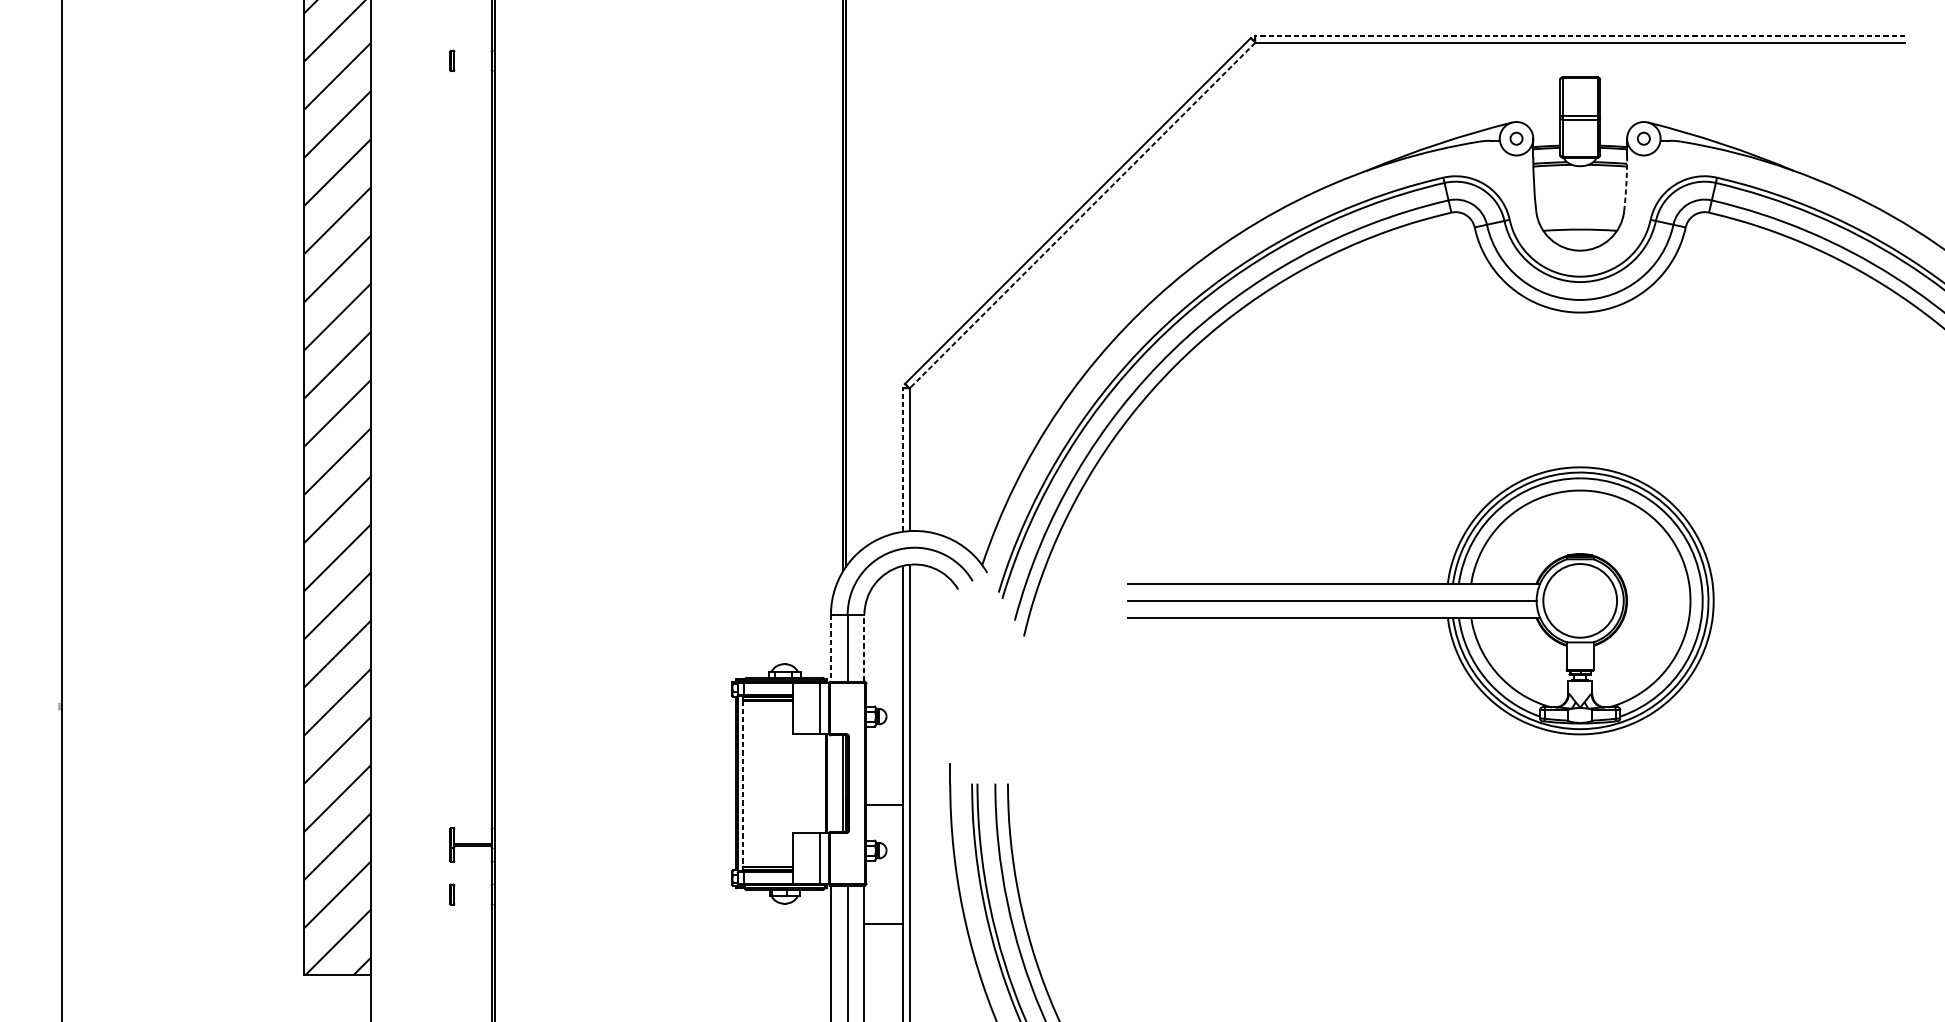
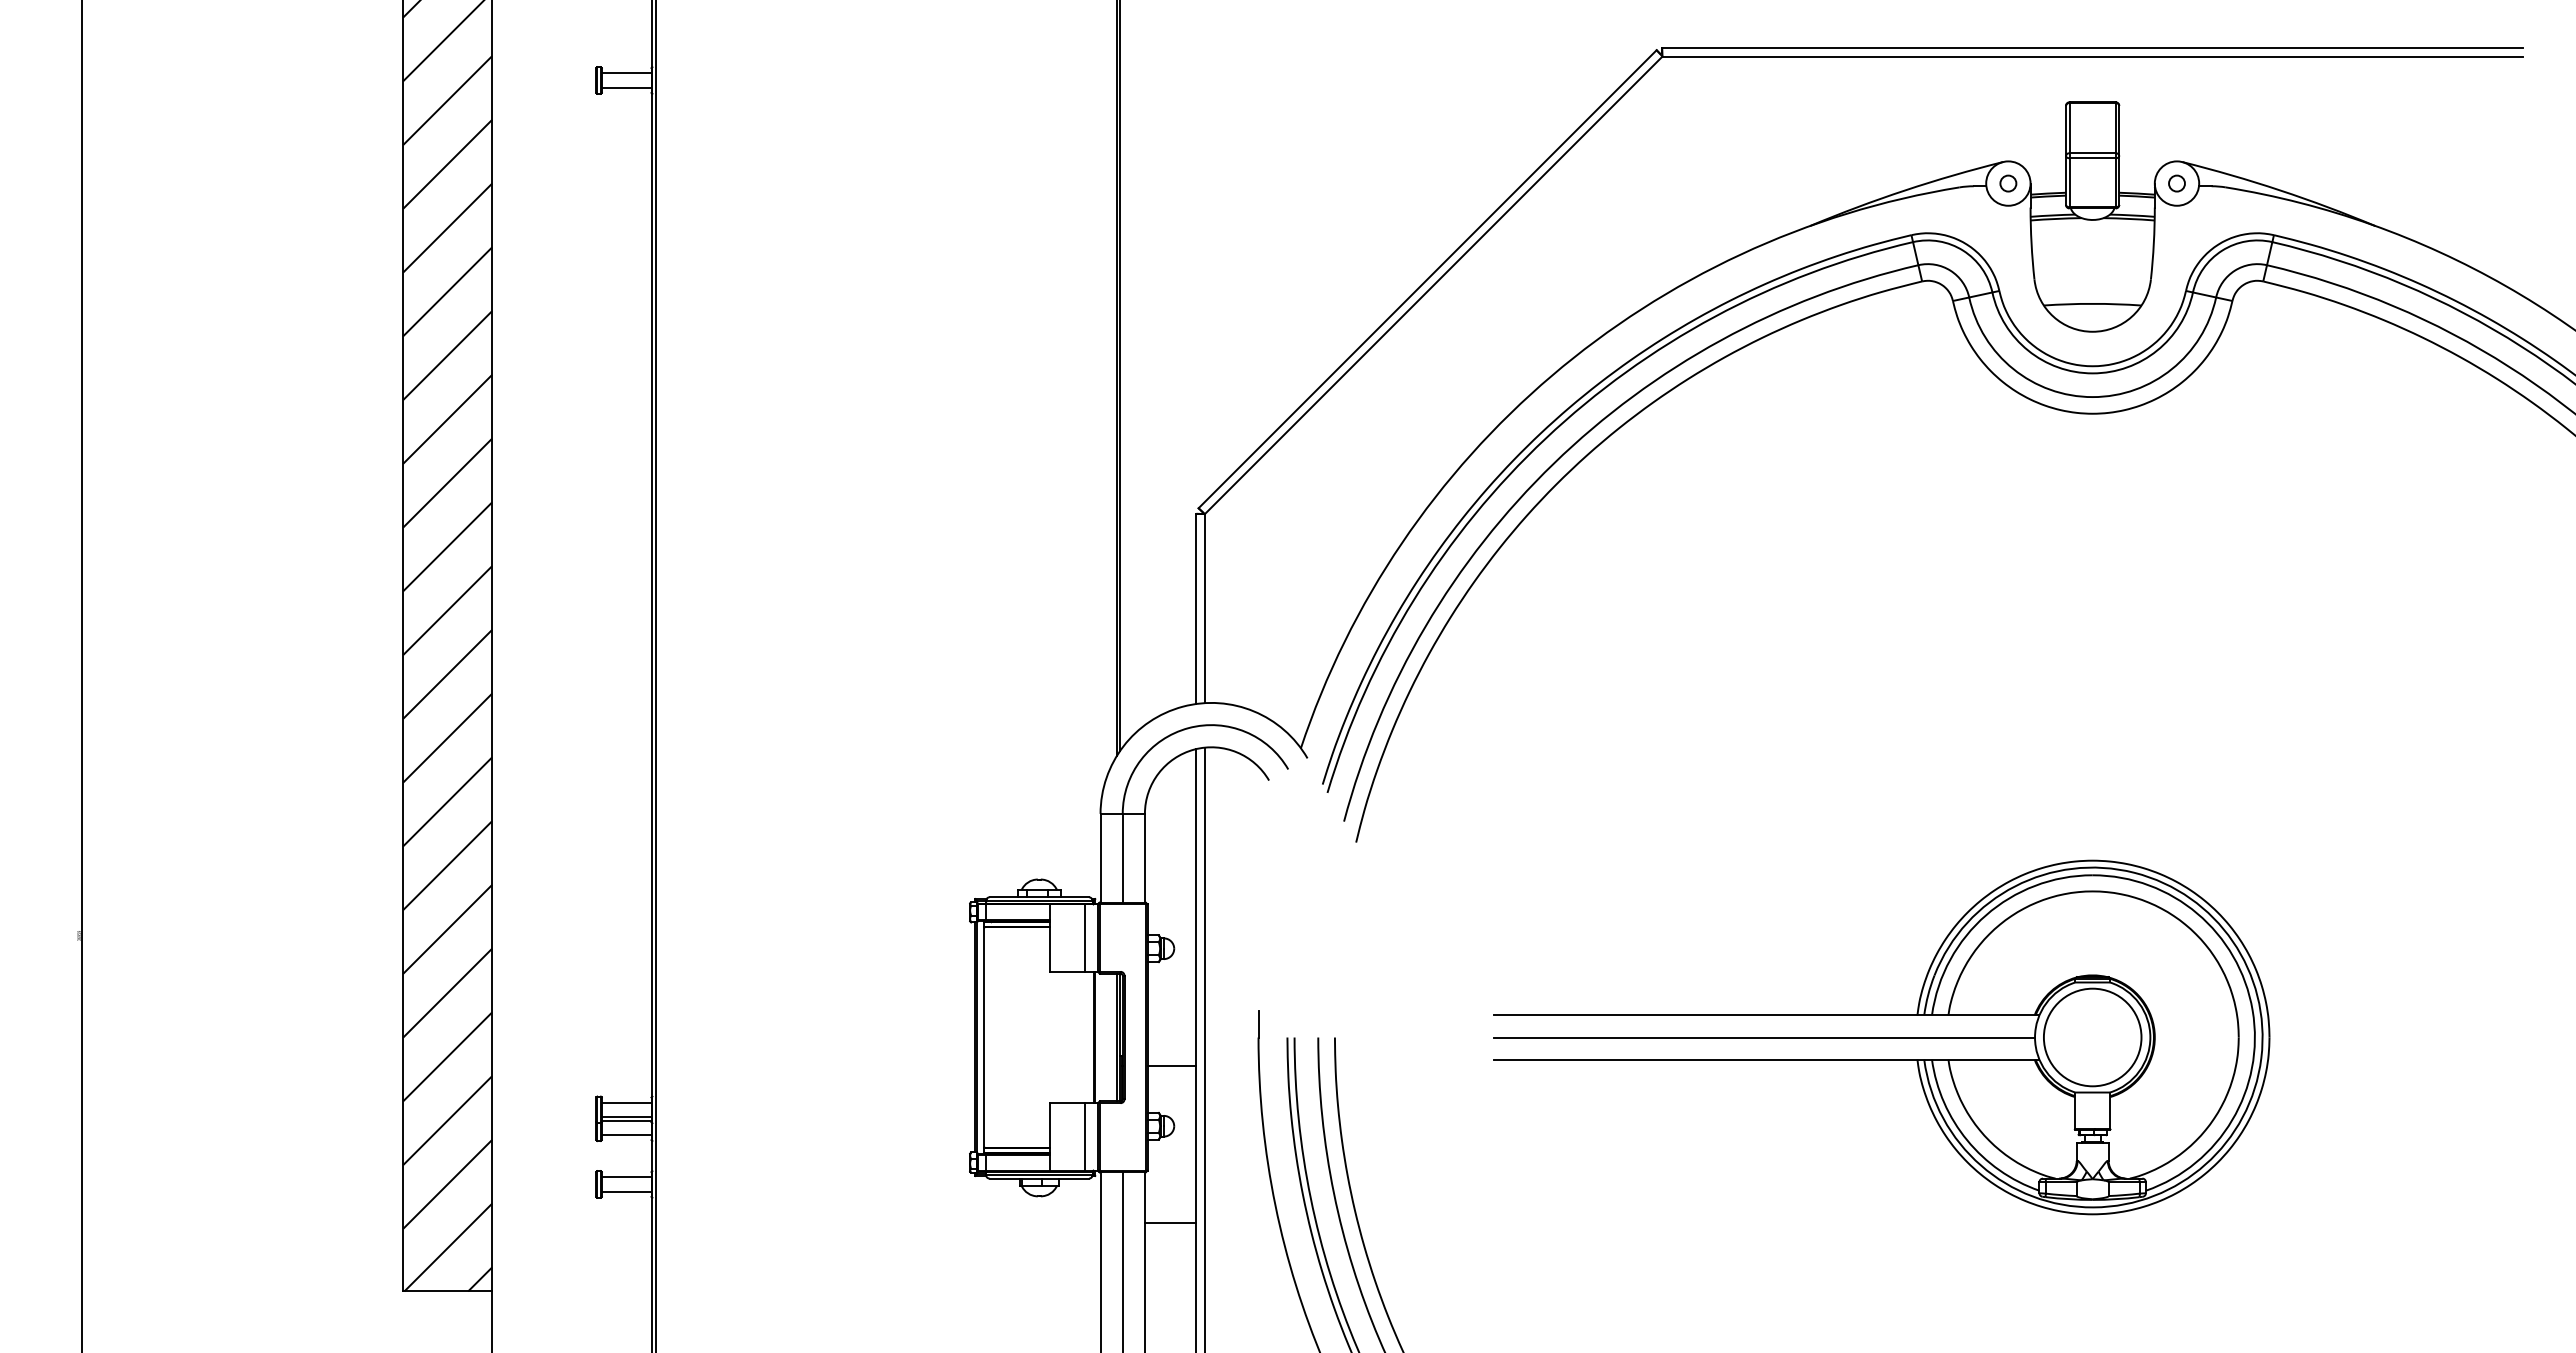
line: (1580, 35) -> (2092, 47), dashed -> solid
line: (472, 55) -> (626, 73), added
line: (472, 66) -> (626, 87), added
arc: (1626, 183) -> (2153, 243), dashed -> solid
line: (1082, 215) -> (1433, 285), dashed -> solid
line: (903, 459) -> (1196, 608), dashed -> solid
part: (1420, 600) -> (1881, 1037), moved
line: (864, 647) -> (1144, 857), dashed -> solid
line: (830, 648) -> (1100, 858), dashed -> solid
line: (743, 784) -> (984, 1038), dashed -> solid
line: (472, 832) -> (626, 1102), added
line: (472, 856) -> (626, 1134), added
line: (472, 889) -> (626, 1177), added
line: (472, 899) -> (626, 1191), added

